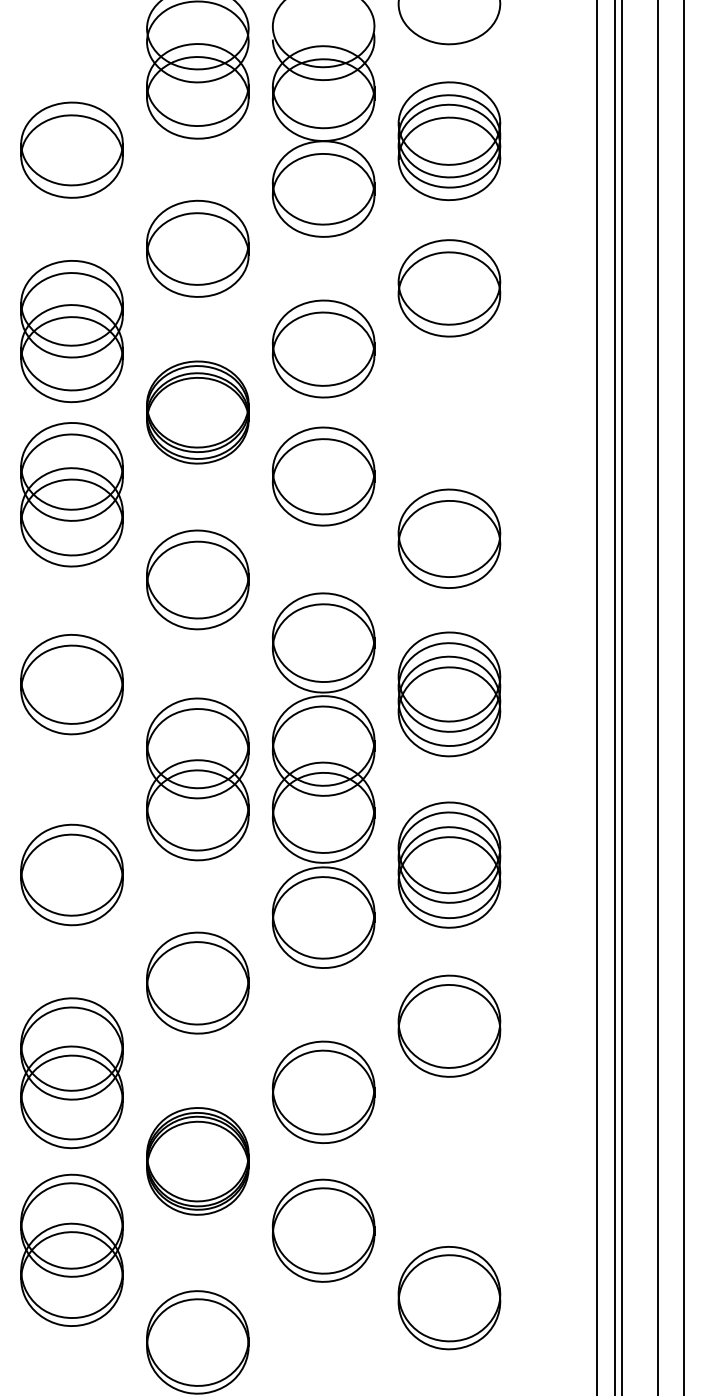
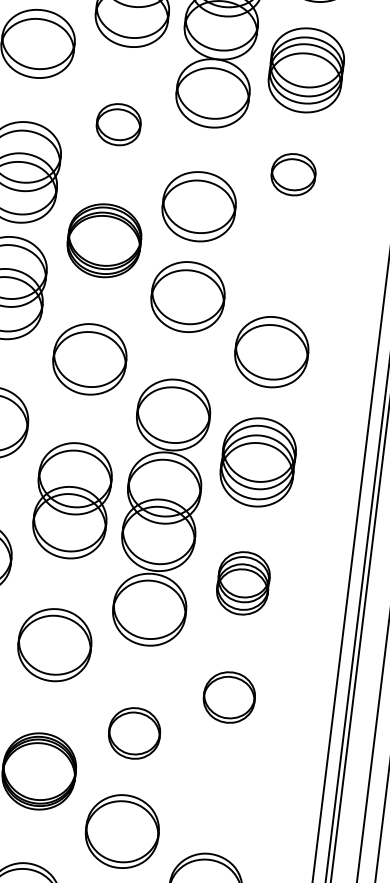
part: (197, 248) -> (118, 124), size x0.6
part: (449, 288) -> (293, 174), size x0.6
part: (449, 864) -> (243, 582), size x0.7
part: (449, 1025) -> (229, 697), size x0.7
part: (323, 1091) -> (134, 732), size x0.7

